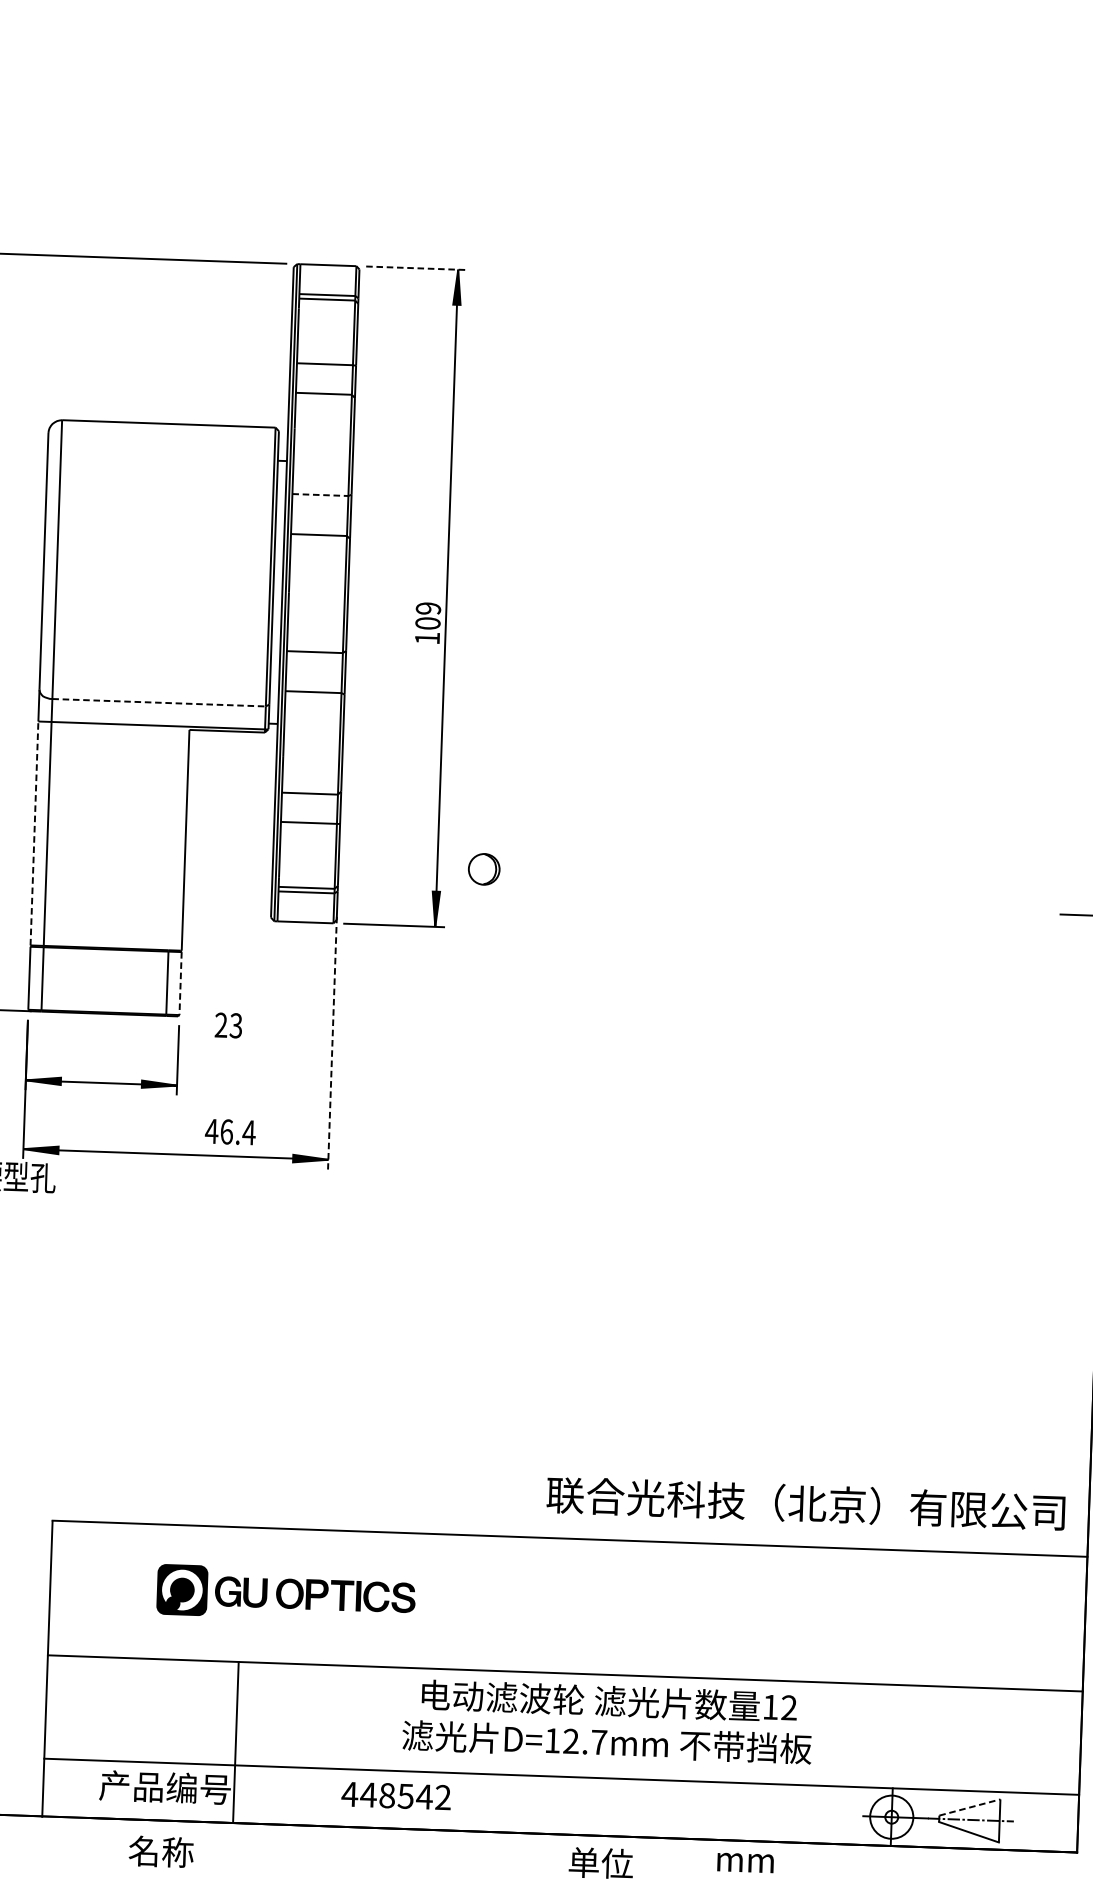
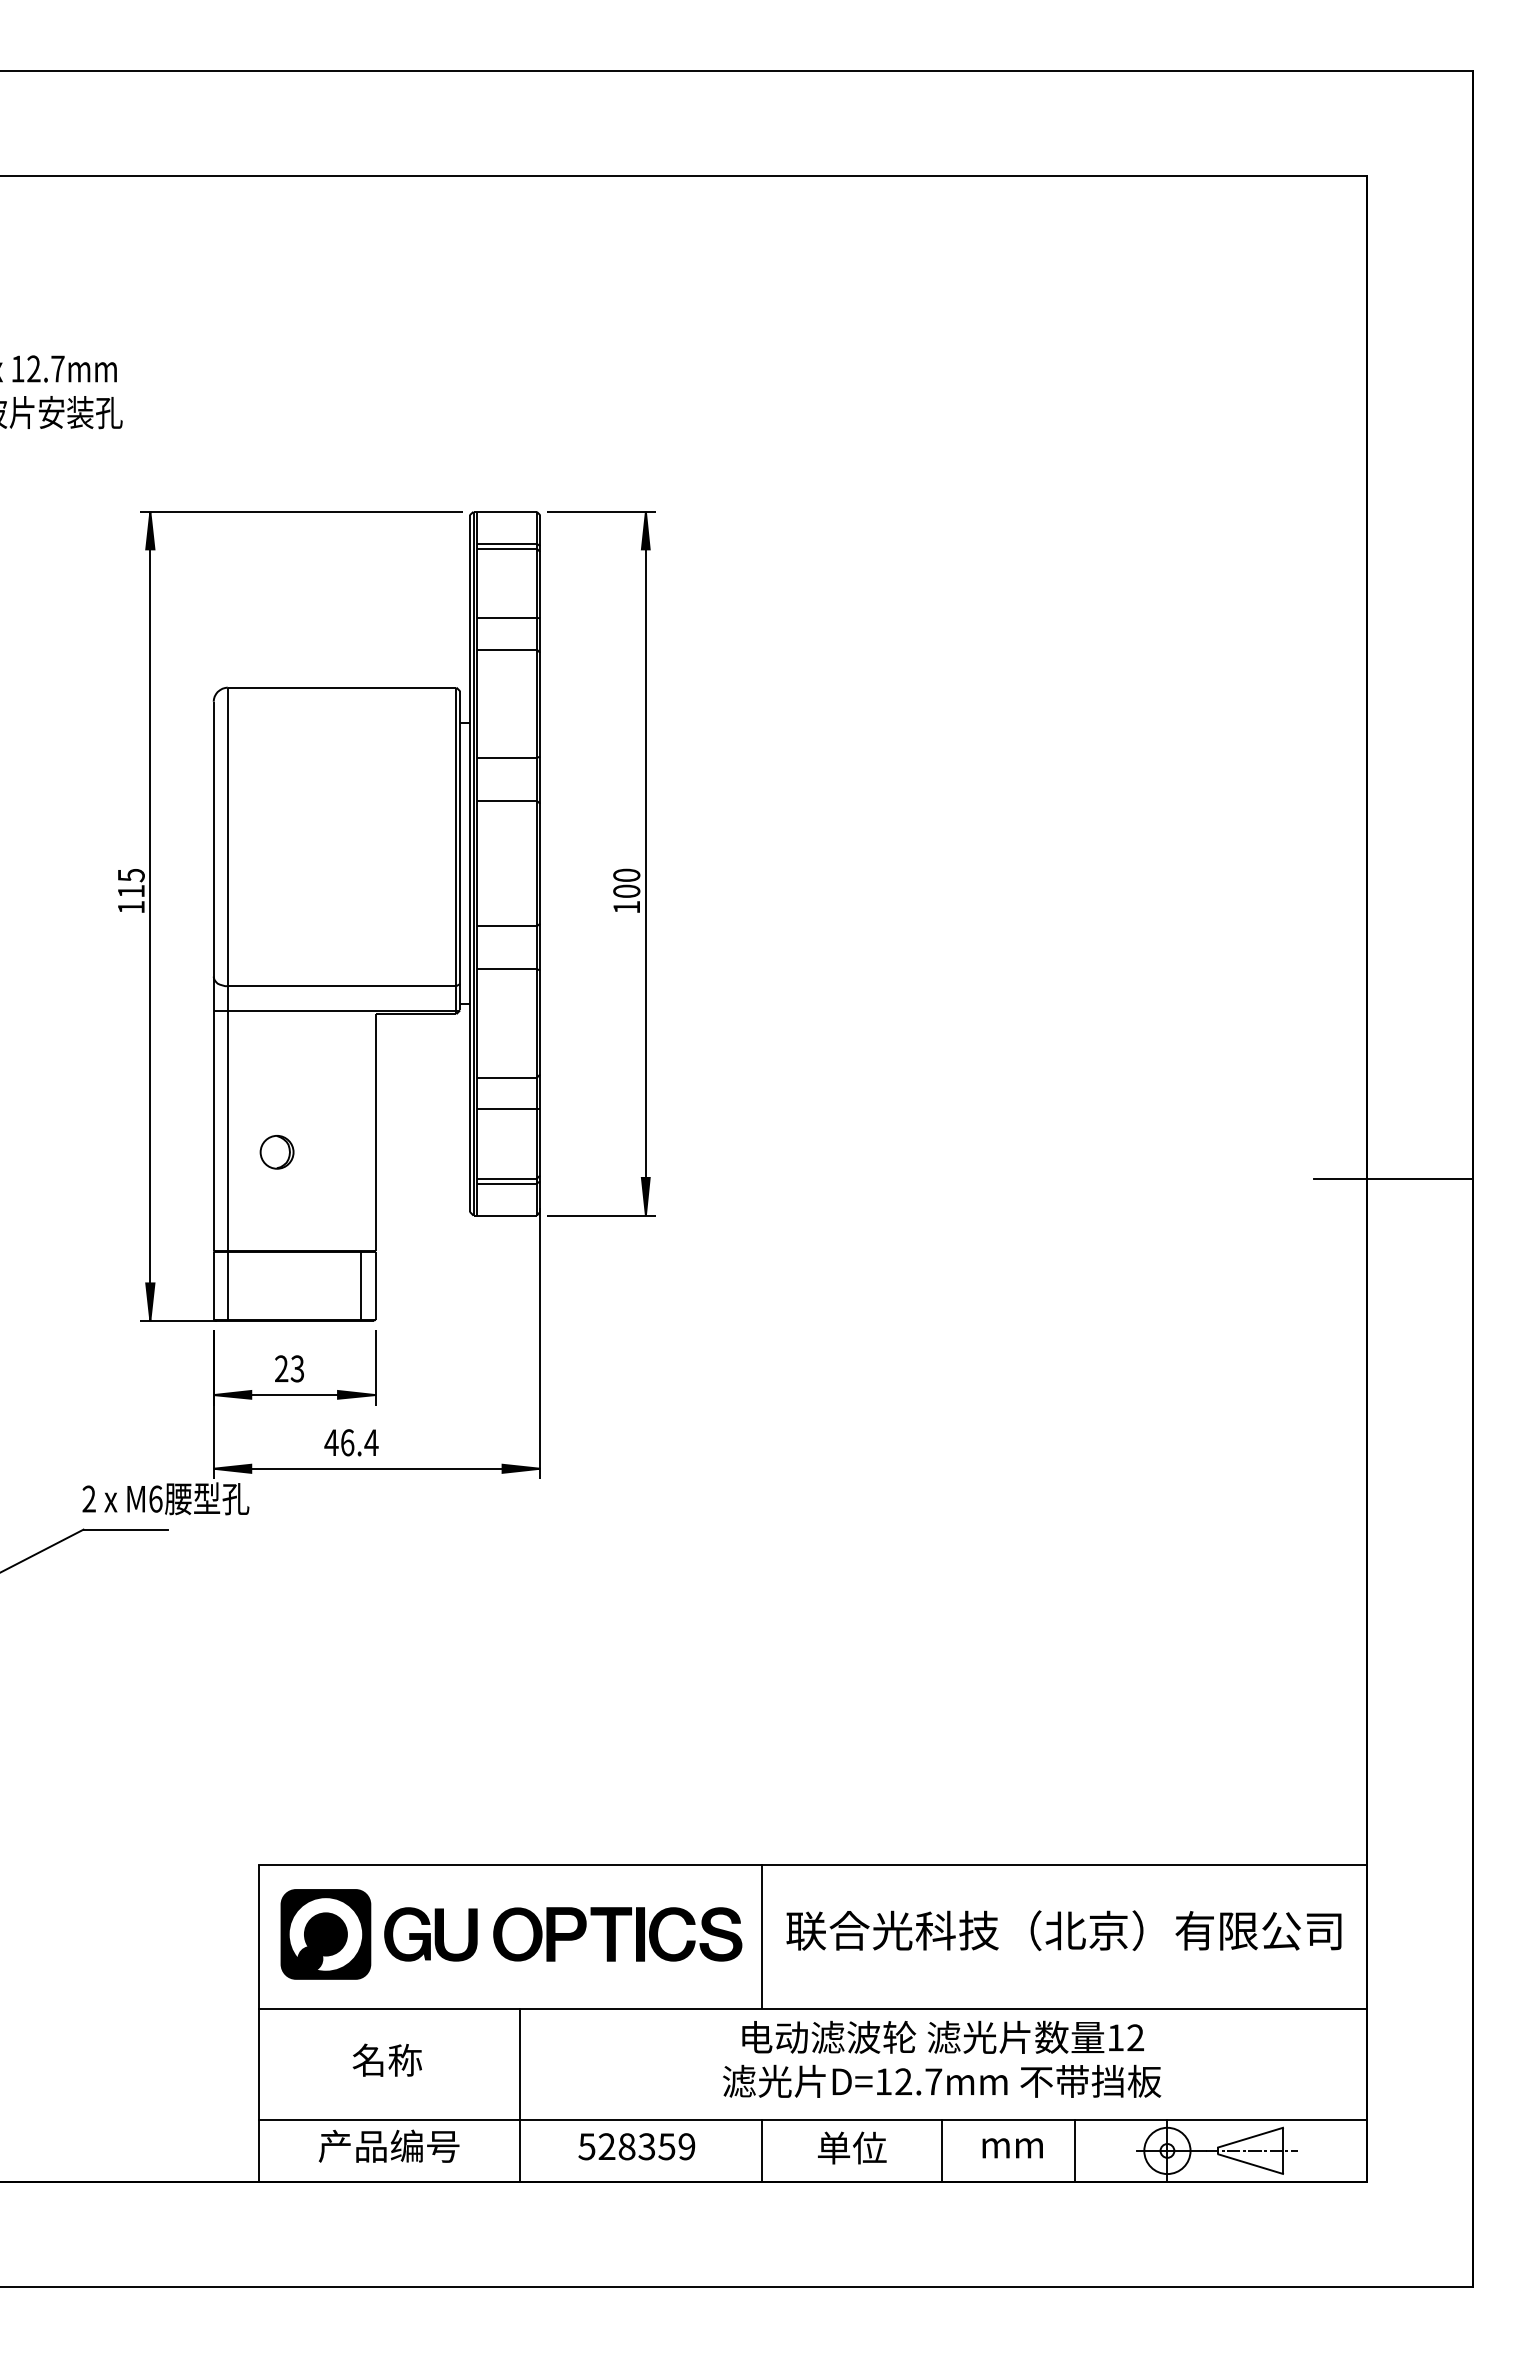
line: (416, 267) -> (601, 511), dashed -> solid
line: (320, 494) -> (506, 757), dashed -> solid
text: (428, 607) -> (626, 874), 109 -> 100
line: (159, 703) -> (342, 986), dashed -> solid
line: (34, 833) -> (213, 1130), dashed -> solid
part: (483, 869) -> (276, 1152), moved
line: (180, 983) -> (375, 1285), dashed -> solid
text: (228, 1025) -> (289, 1368), moved
line: (332, 1043) -> (540, 1344), dashed -> solid
text: (230, 1131) -> (351, 1442), moved
text: (805, 1503) -> (1063, 1930), moved
part: (286, 1593) -> (511, 1934), size x1.67
line: (519, 1603) -> (761, 1936), added
text: (608, 1720) -> (942, 2058), moved
line: (236, 1742) -> (520, 2095), moved
text: (396, 1795) -> (636, 2146), 448542 -> 528359
line: (512, 1803) -> (761, 2150), added
line: (969, 1807) -> (1250, 2137), dashed -> solid
line: (681, 1809) -> (942, 2150), added
line: (804, 1813) -> (1074, 2150), added
text: (160, 1851) -> (386, 2059), moved
text: (601, 1862) -> (852, 2147), moved
text: (745, 1863) -> (1012, 2148), moved

